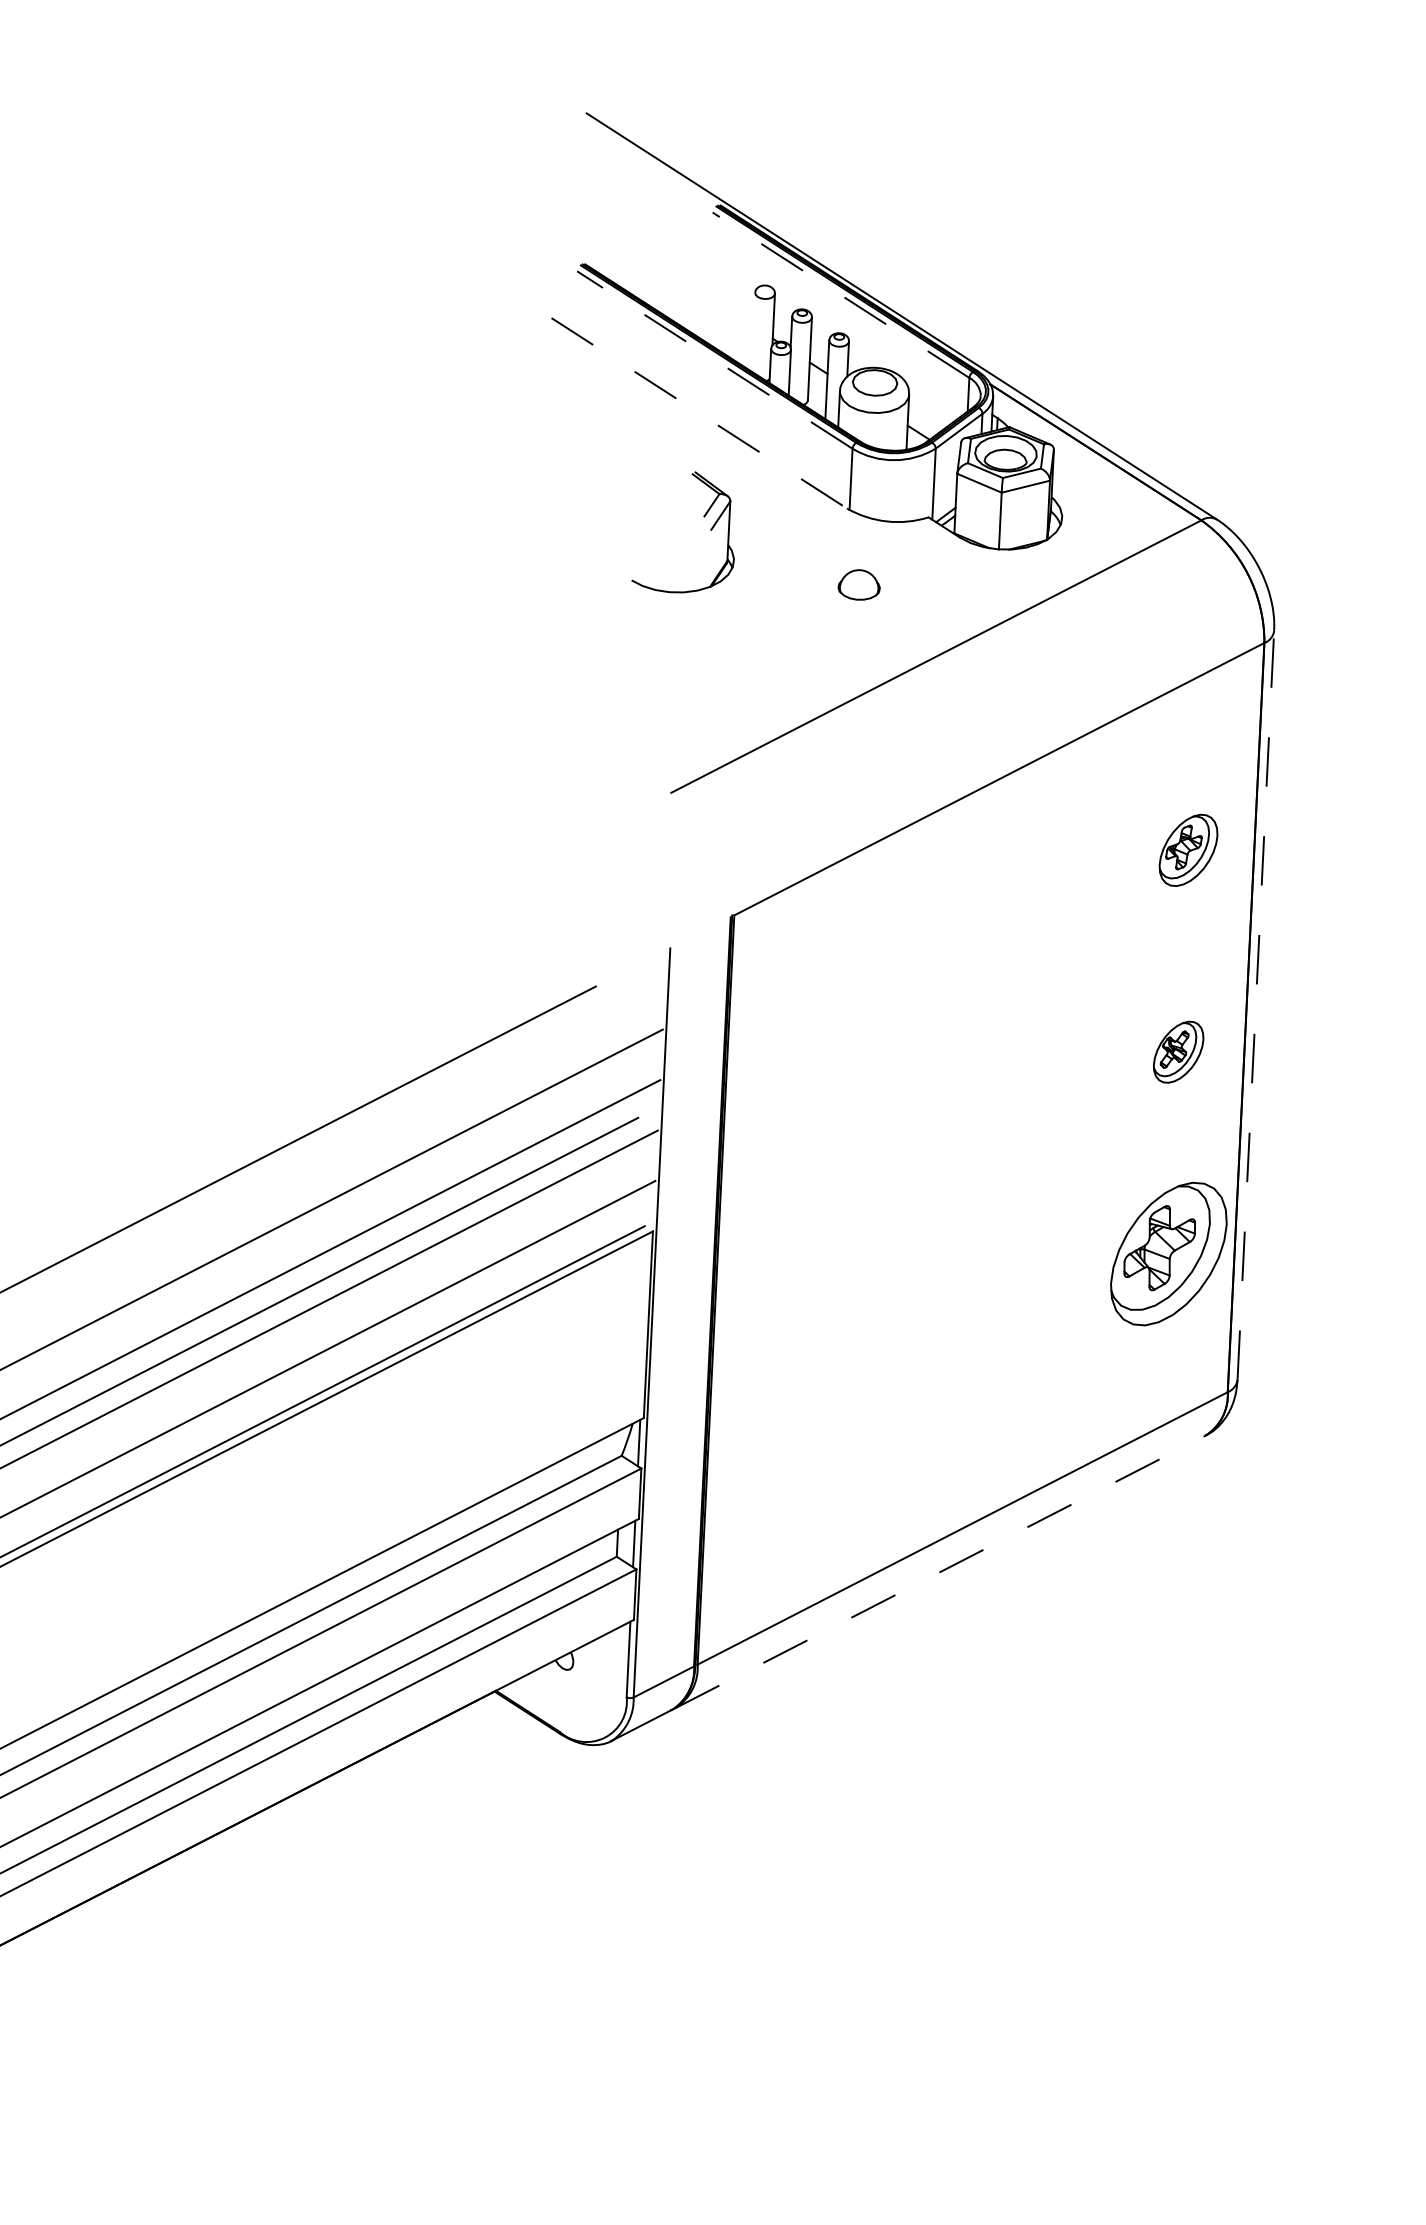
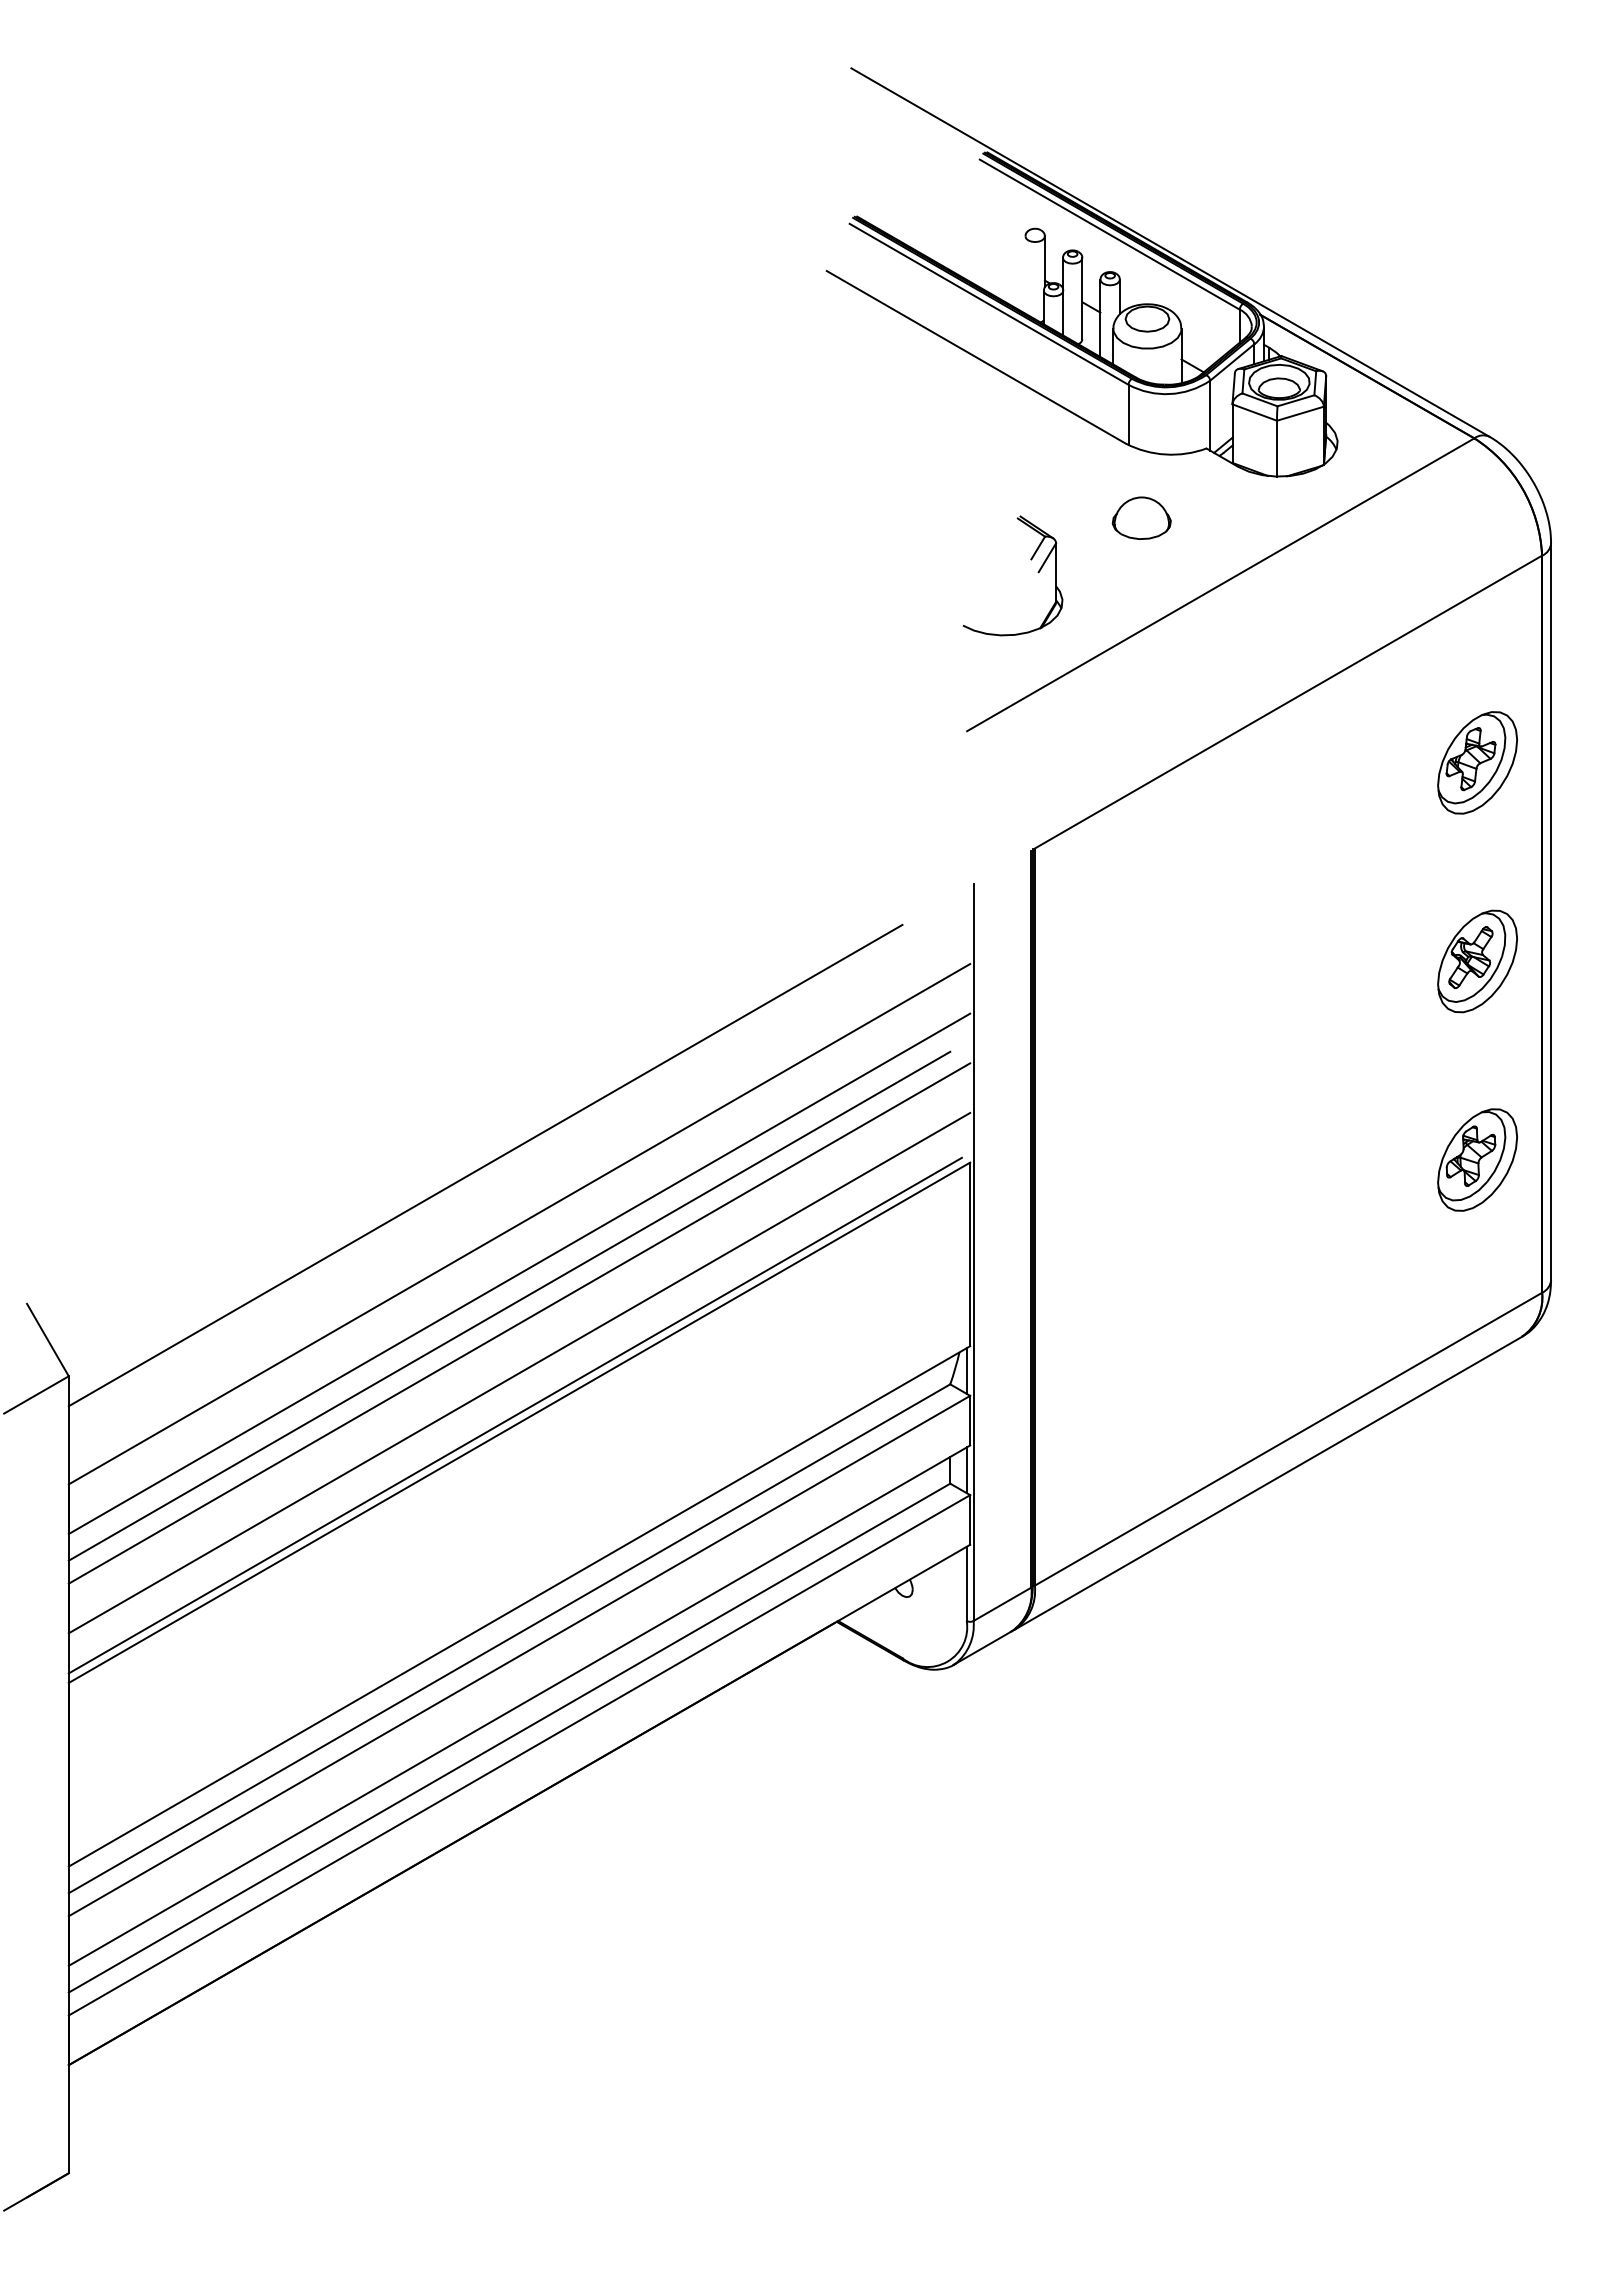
line: (840, 295) -> (1109, 234), dashed -> solid
line: (714, 360) -> (988, 304), dashed -> solid
line: (699, 413) -> (976, 357), dashed -> solid
part: (703, 516) -> (1030, 559), moved
part: (859, 584) -> (1141, 517), size x1.43
part: (1188, 849) -> (1477, 762), size x1.43
line: (1256, 1005) -> (1551, 911), dashed -> solid
part: (1178, 1052) -> (1477, 961), size x1.67
part: (1168, 1253) -> (1477, 1159), size x0.71
line: (940, 1572) -> (1268, 1483), dashed -> solid

